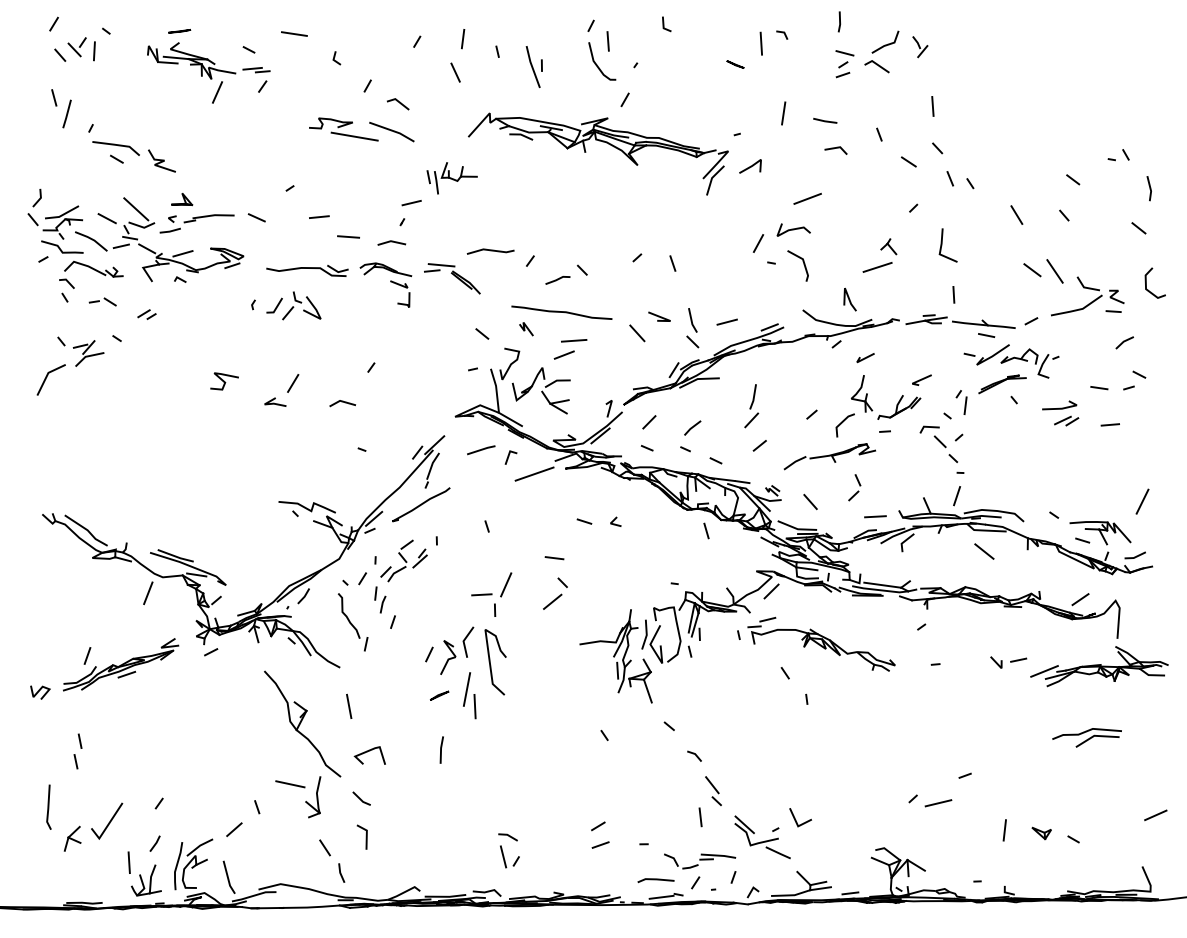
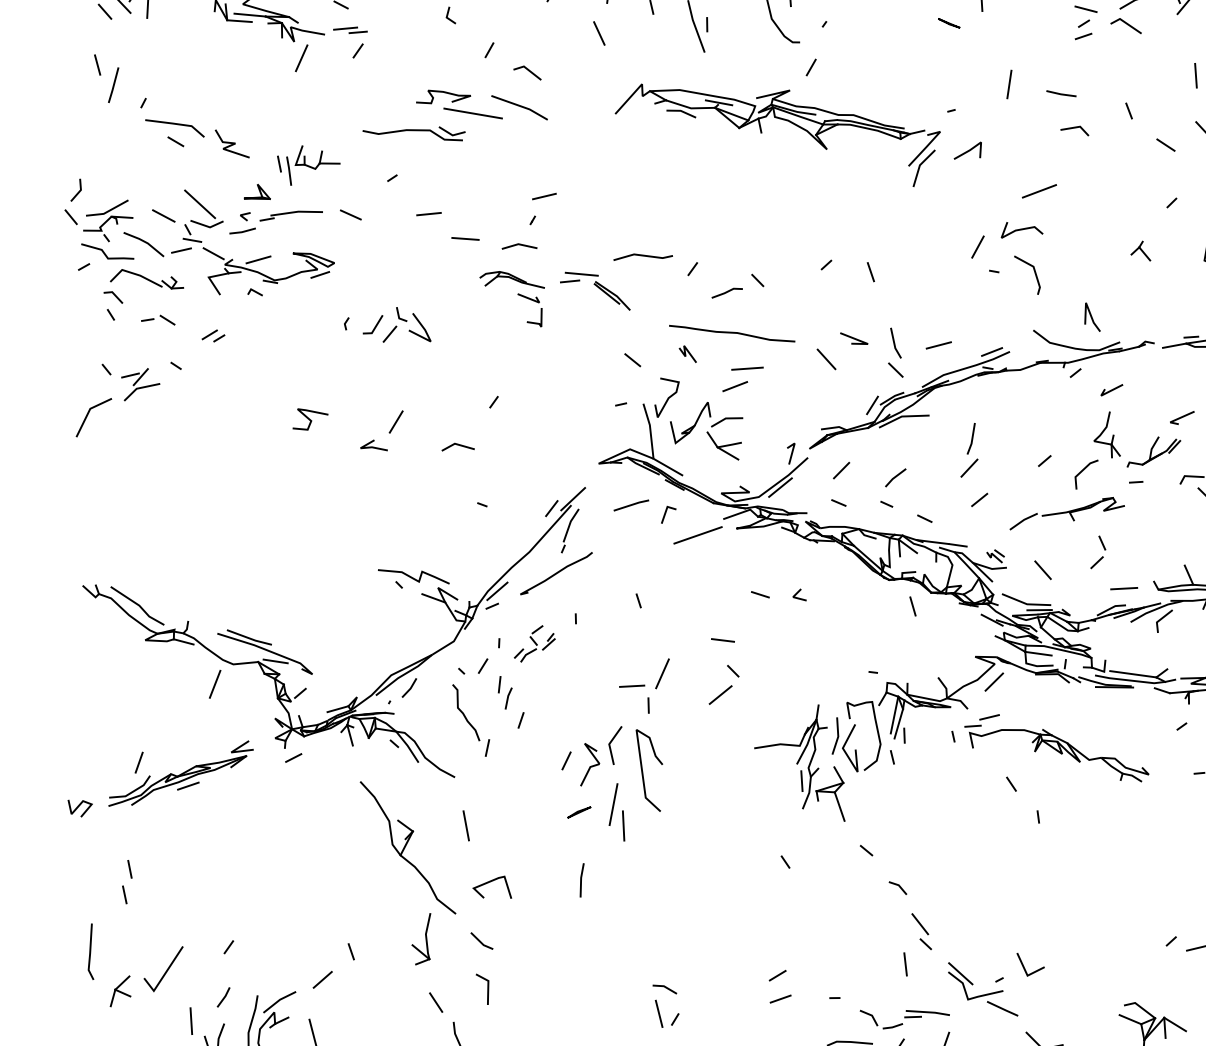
part: (451, 178) -> (307, 165), moved
line: (877, 266) -> (1126, 275), removed
part: (307, 270) -> (414, 133), moved
part: (403, 560) -> (534, 643), size x0.7
line: (290, 784) -> (392, 923), removed

